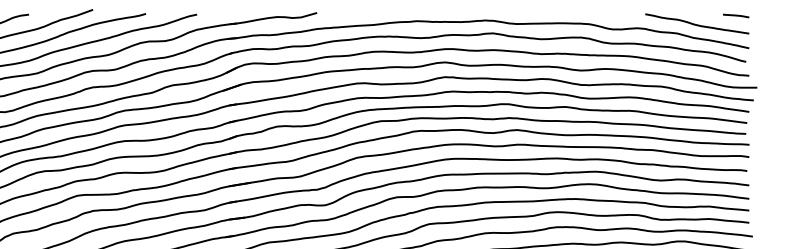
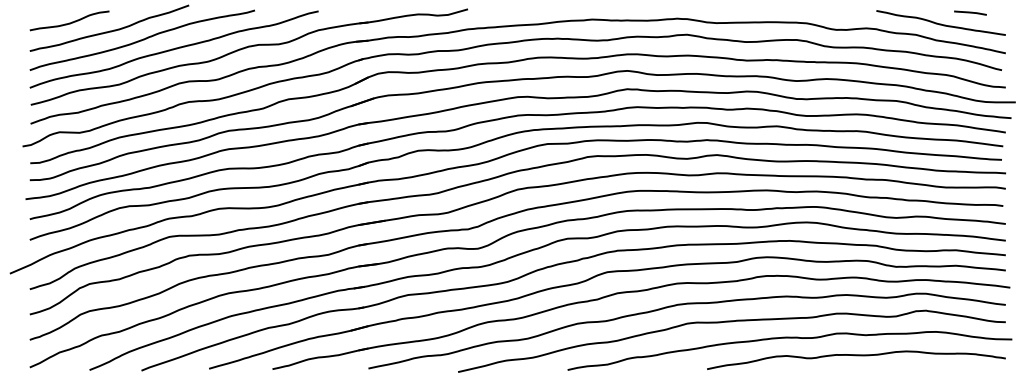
line: (736, 15) -> (970, 12), moved

